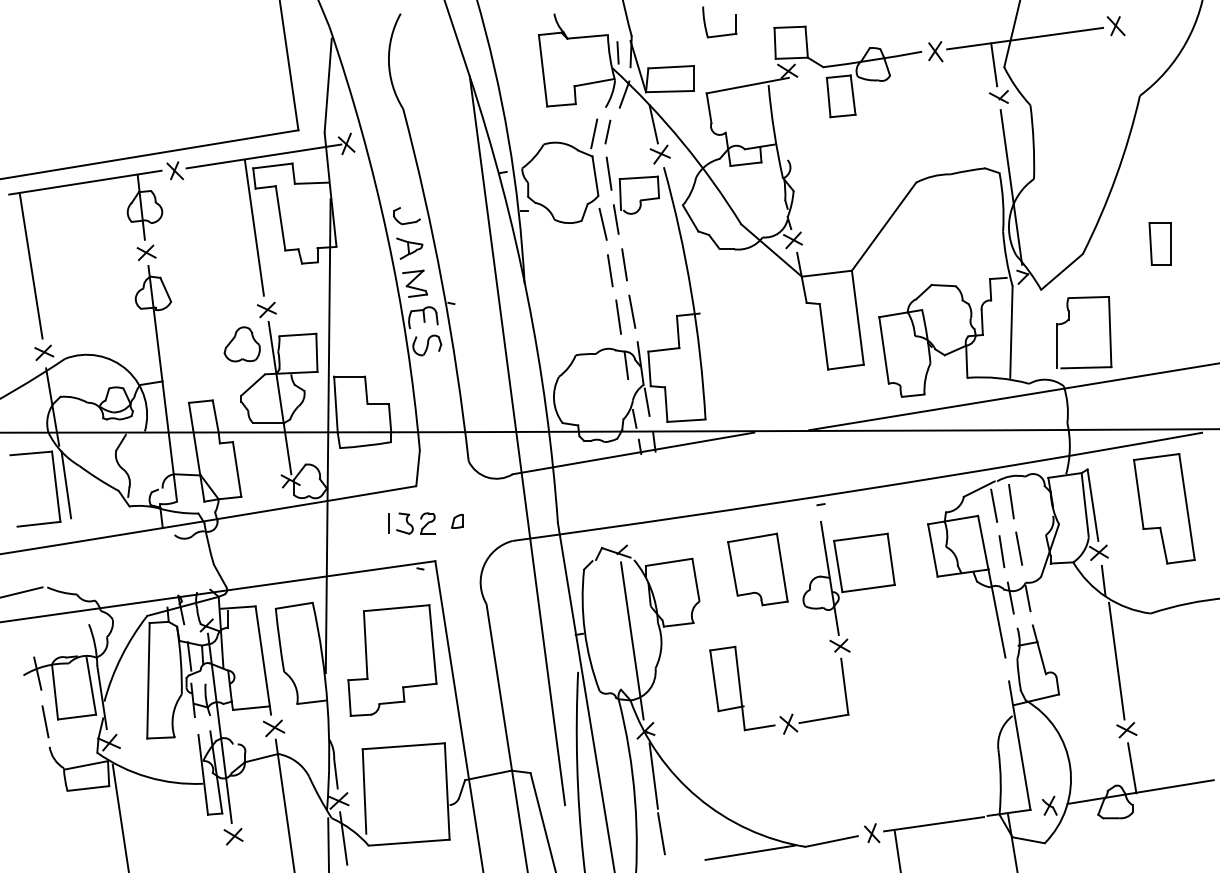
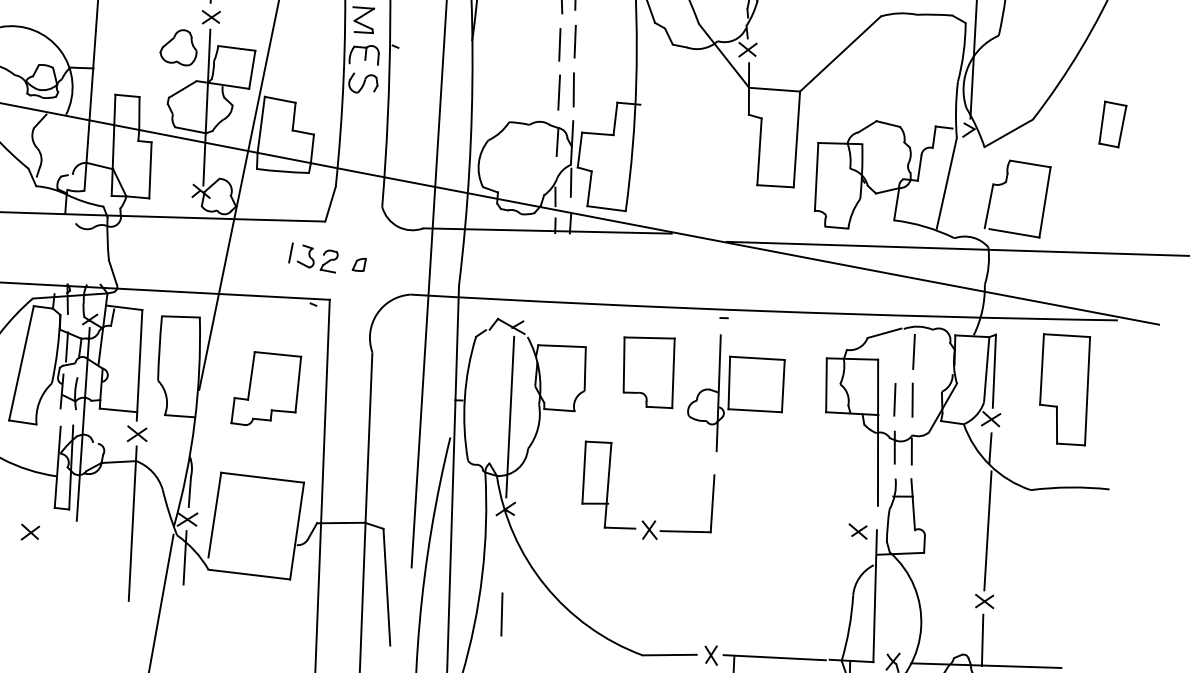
line: (994, 505) -> (896, 352), removed
part: (839, 645) -> (857, 530), moved
part: (392, 660) -> (267, 390), size x0.7
line: (653, 775) -> (505, 555), removed
part: (233, 836) -> (29, 532), moved
line: (749, 852) -> (585, 650), removed

